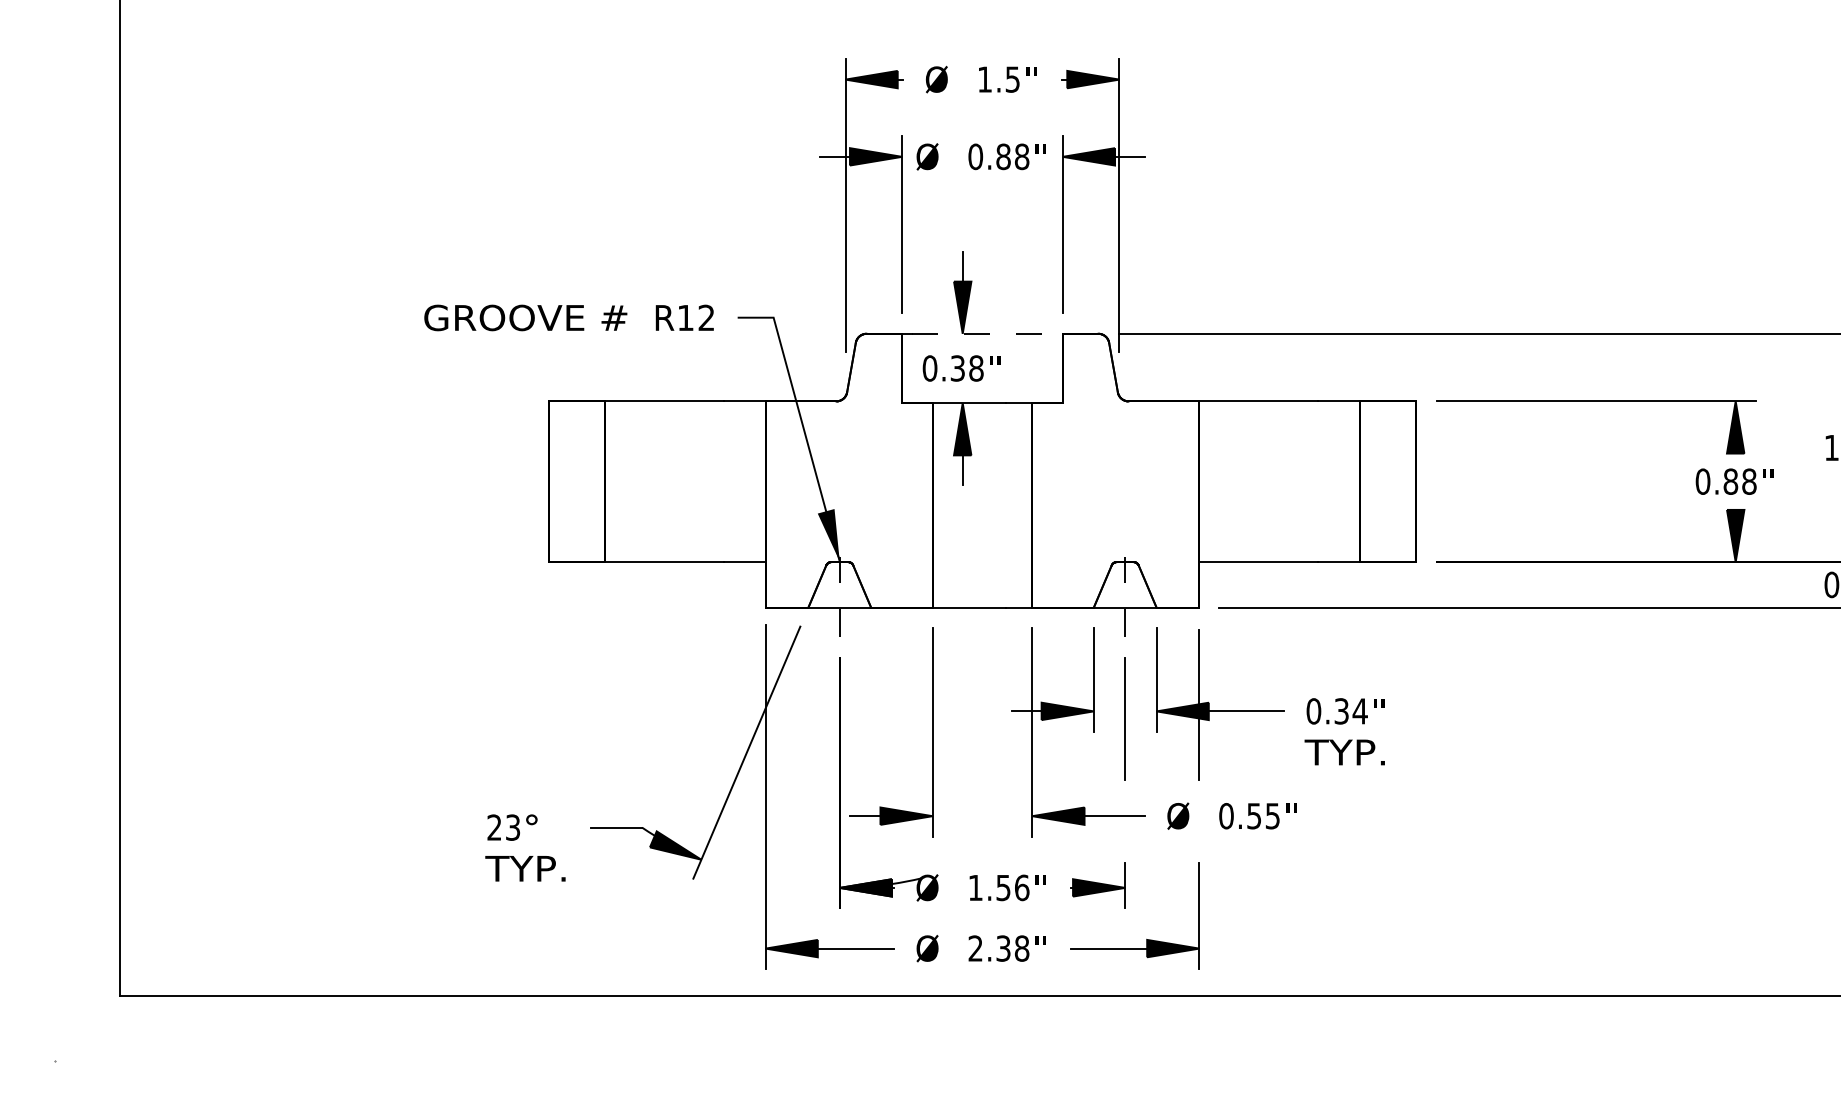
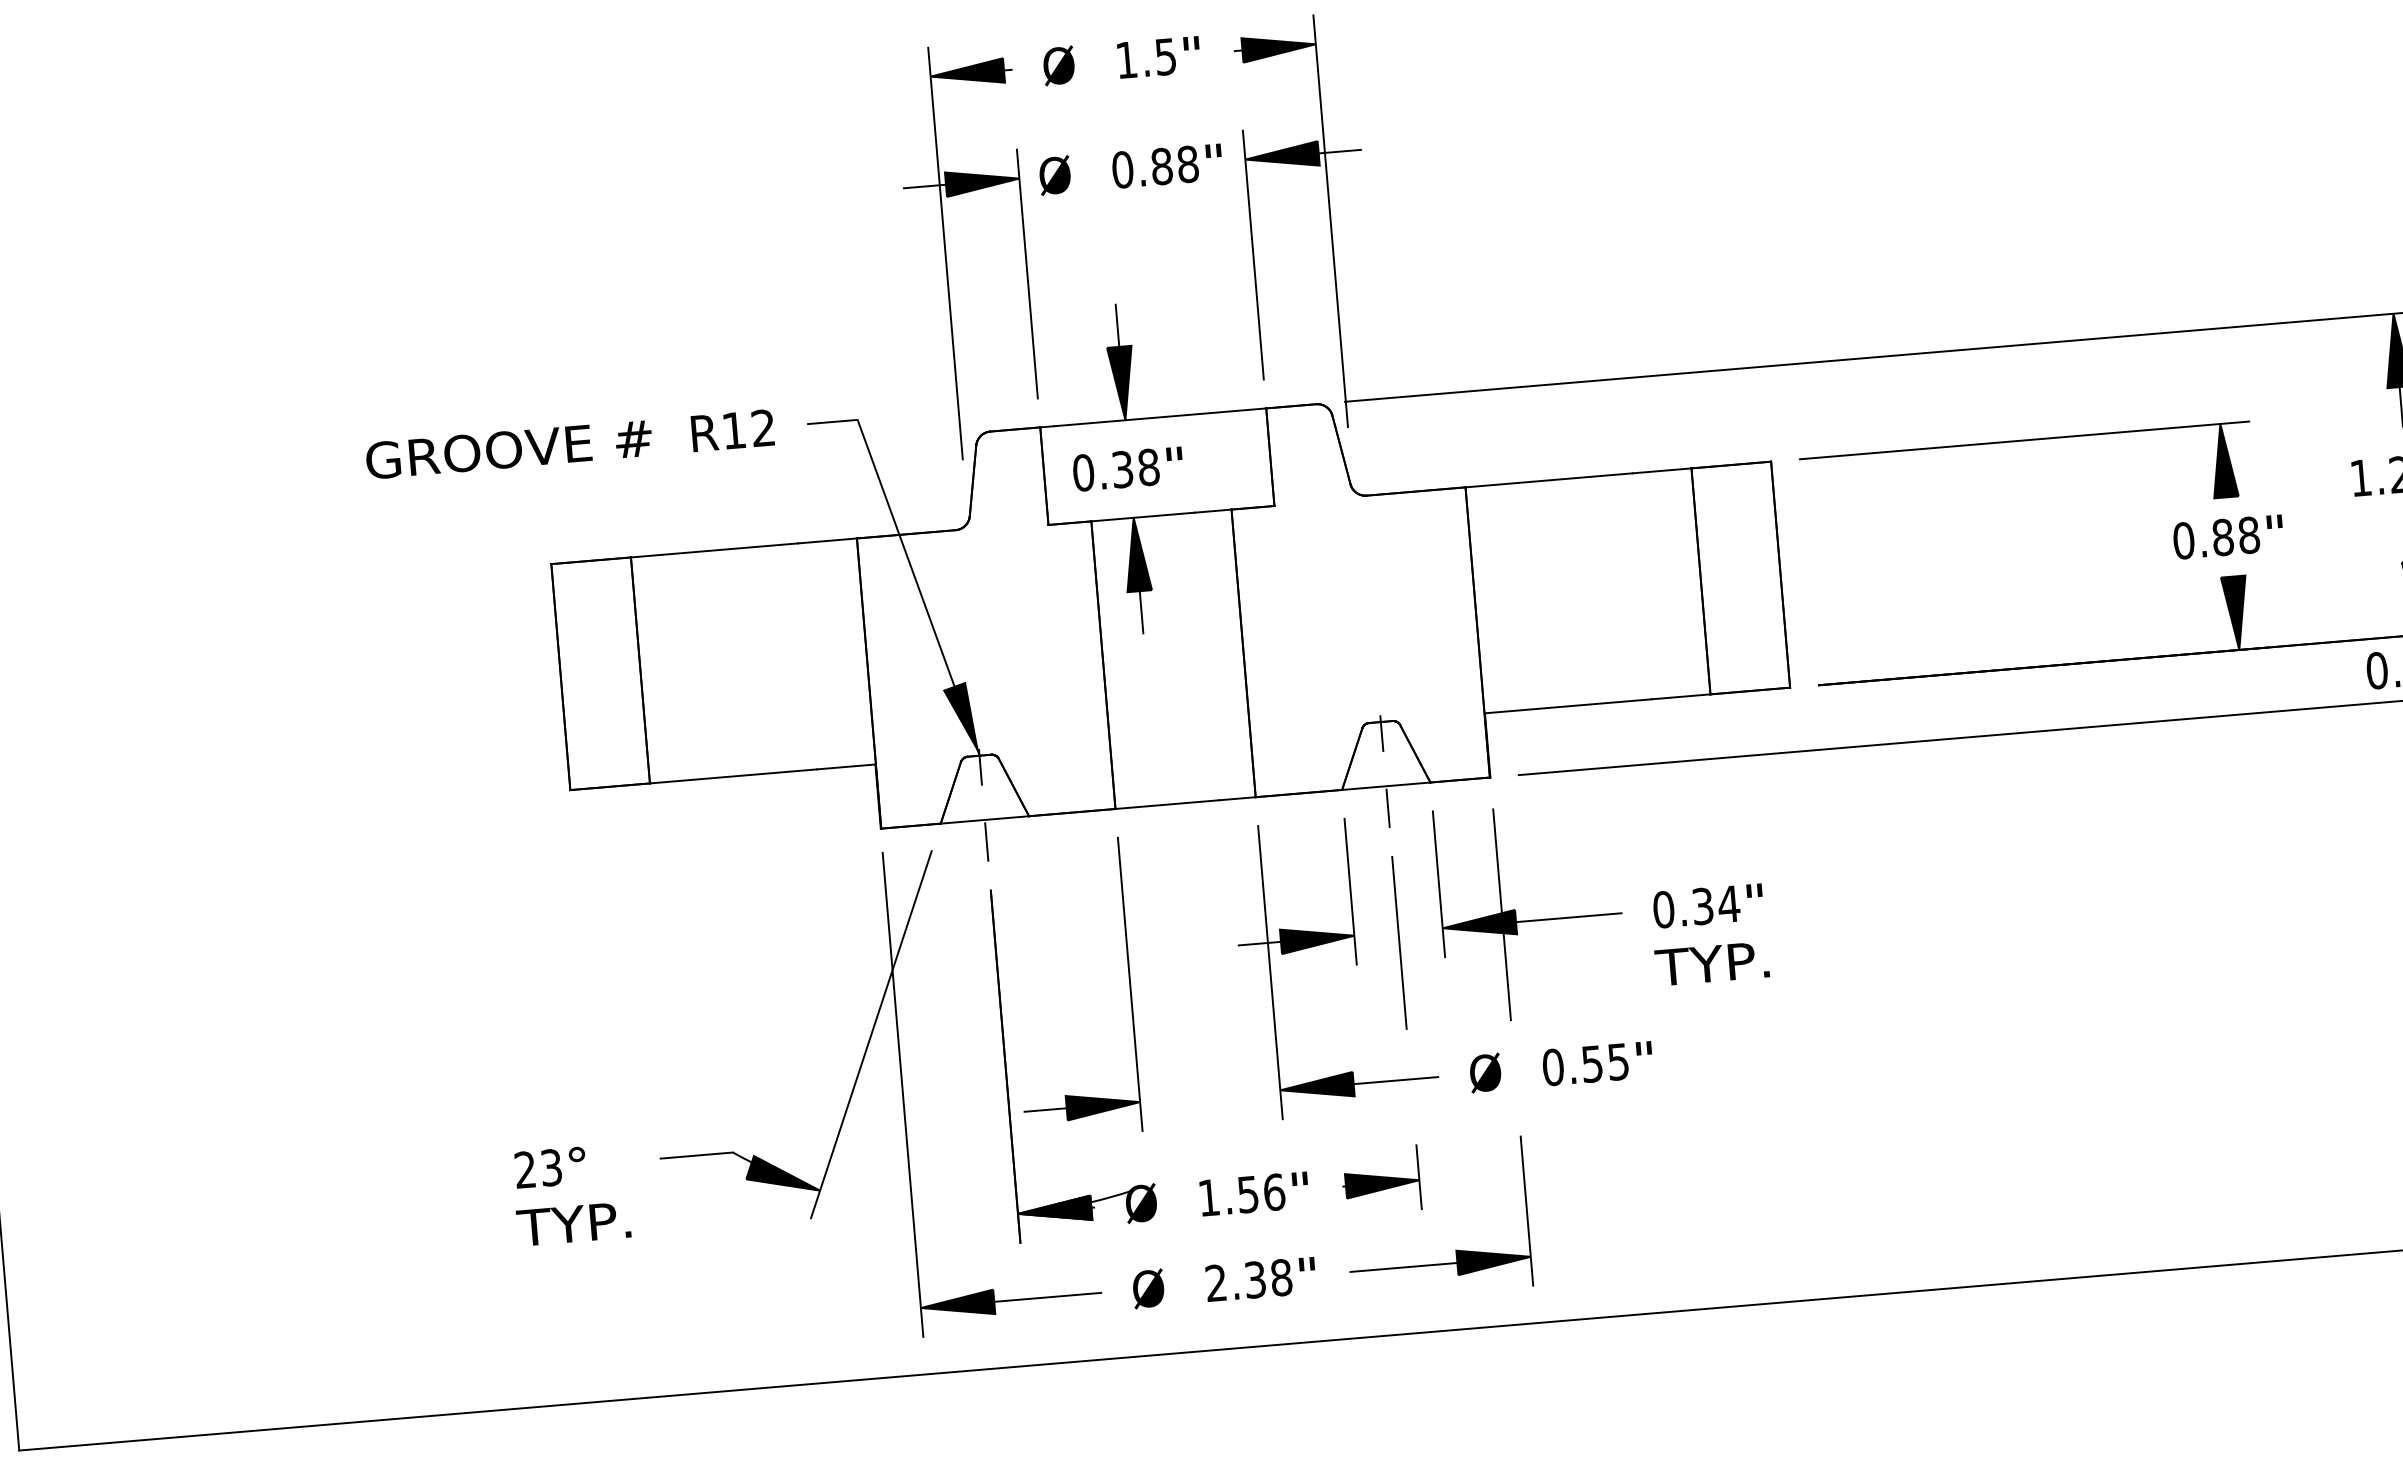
line: (987, 333) -> (1160, 416), dashed -> solid

